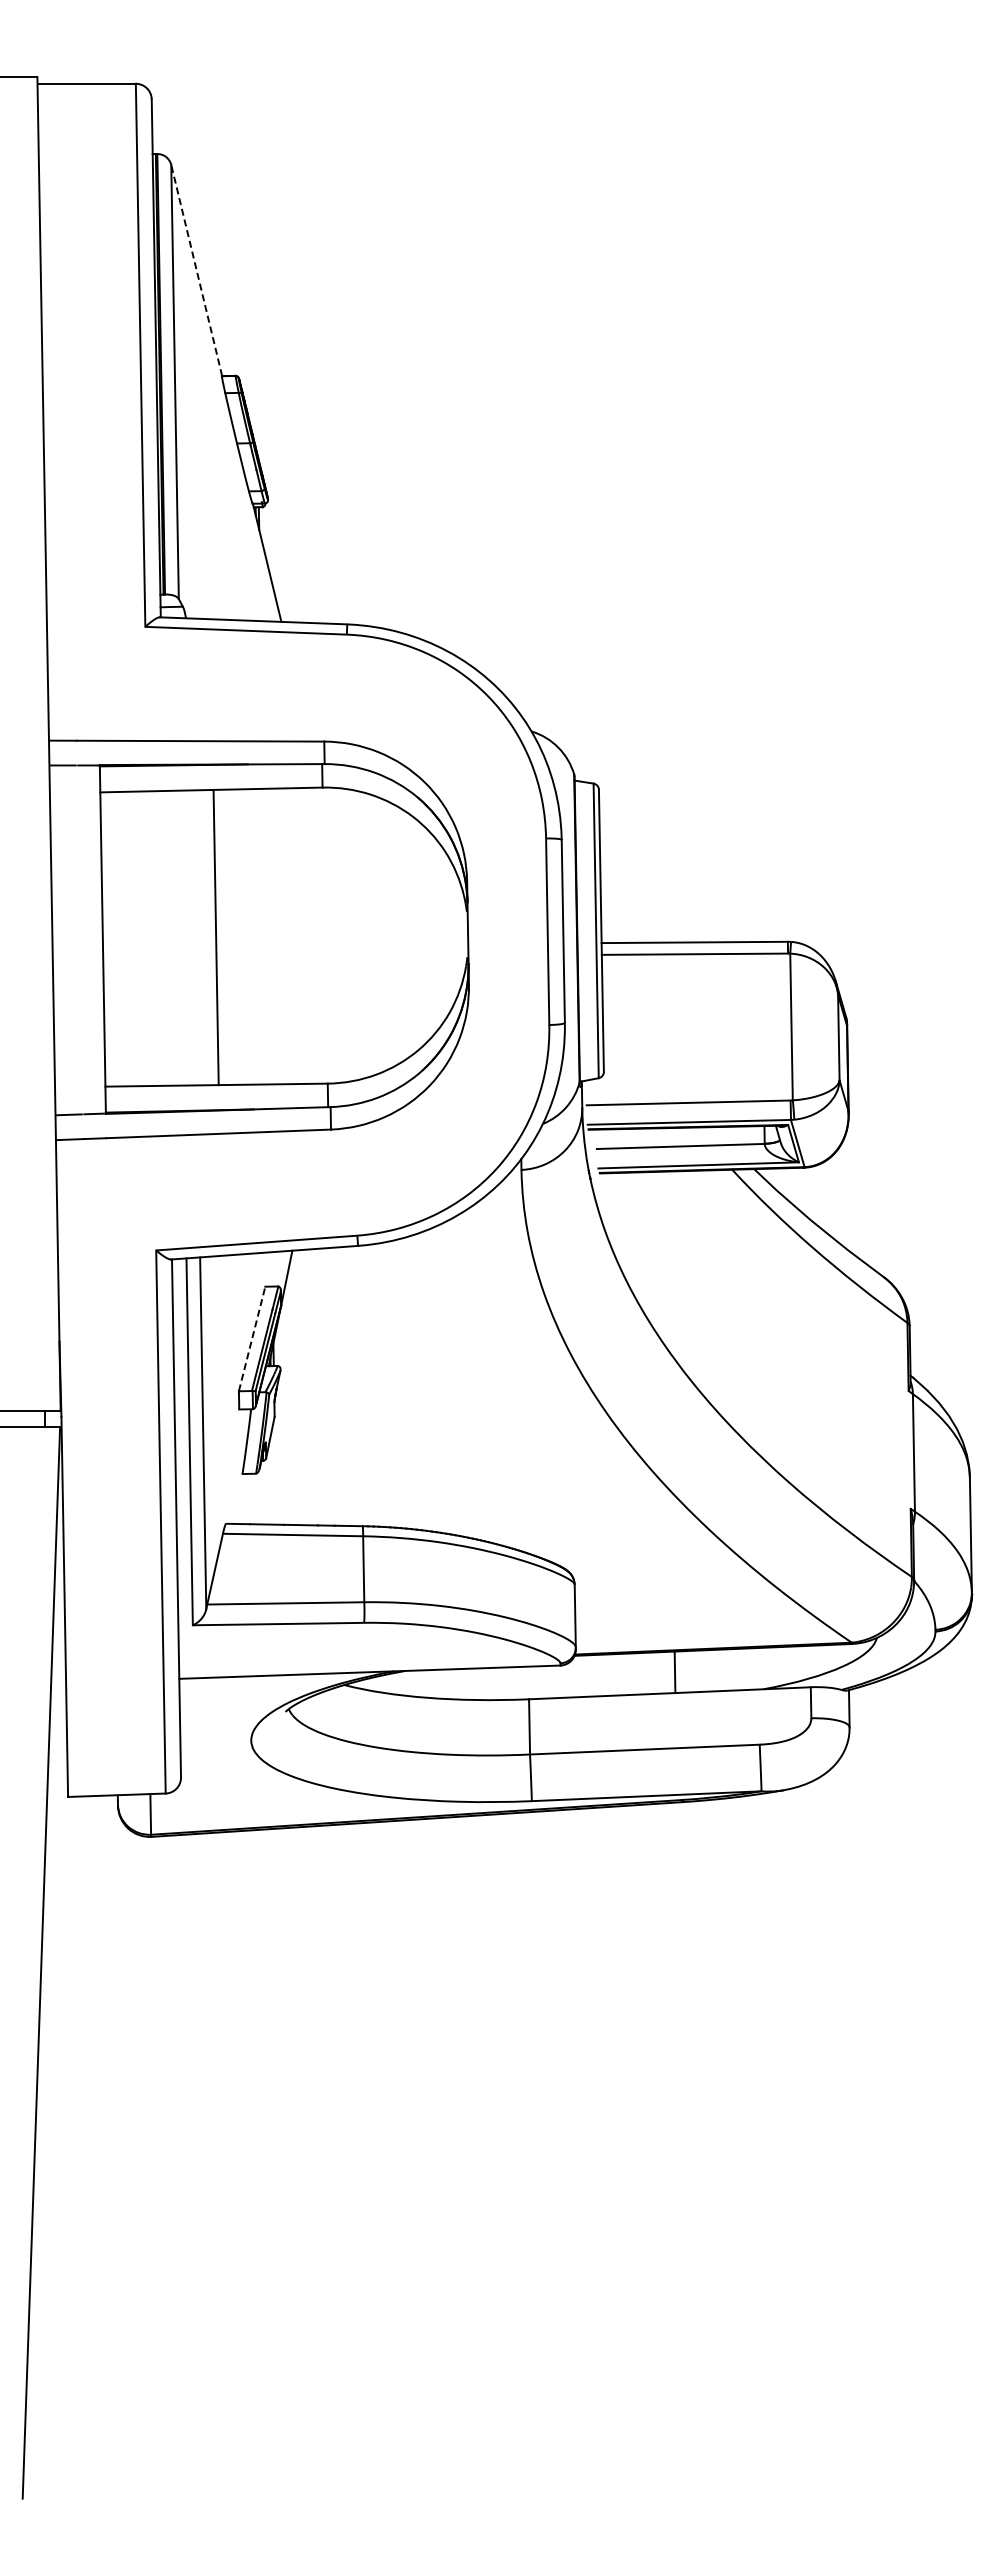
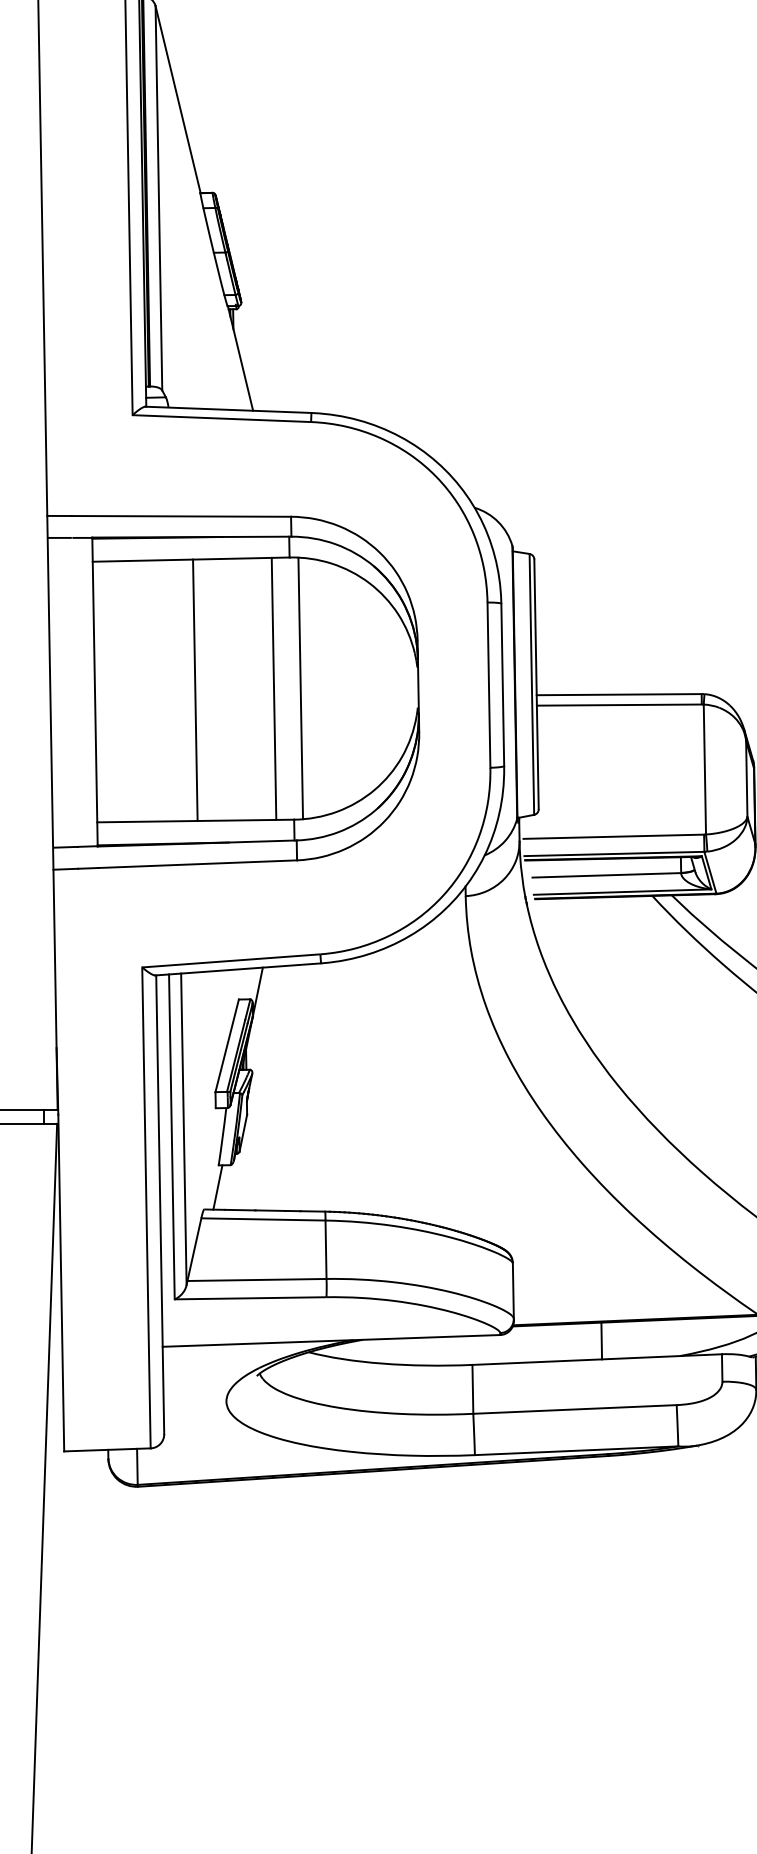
line: (196, 270) -> (177, 99), dashed -> solid
line: (304, 935) -> (273, 688), added
line: (334, 935) -> (300, 688), added
line: (252, 1338) -> (227, 1045), dashed -> solid
line: (241, 1498) -> (217, 1187), added

